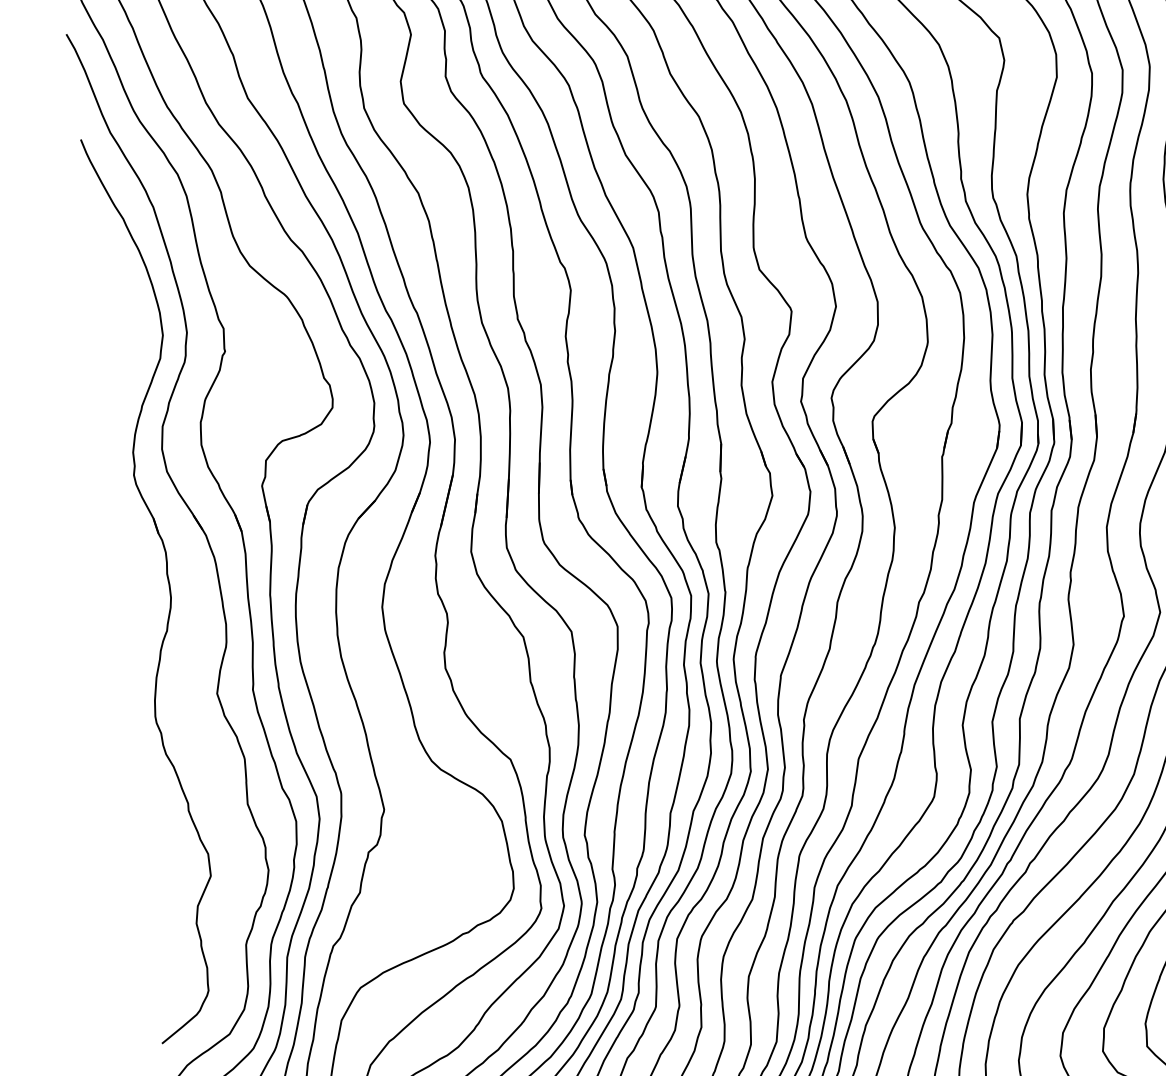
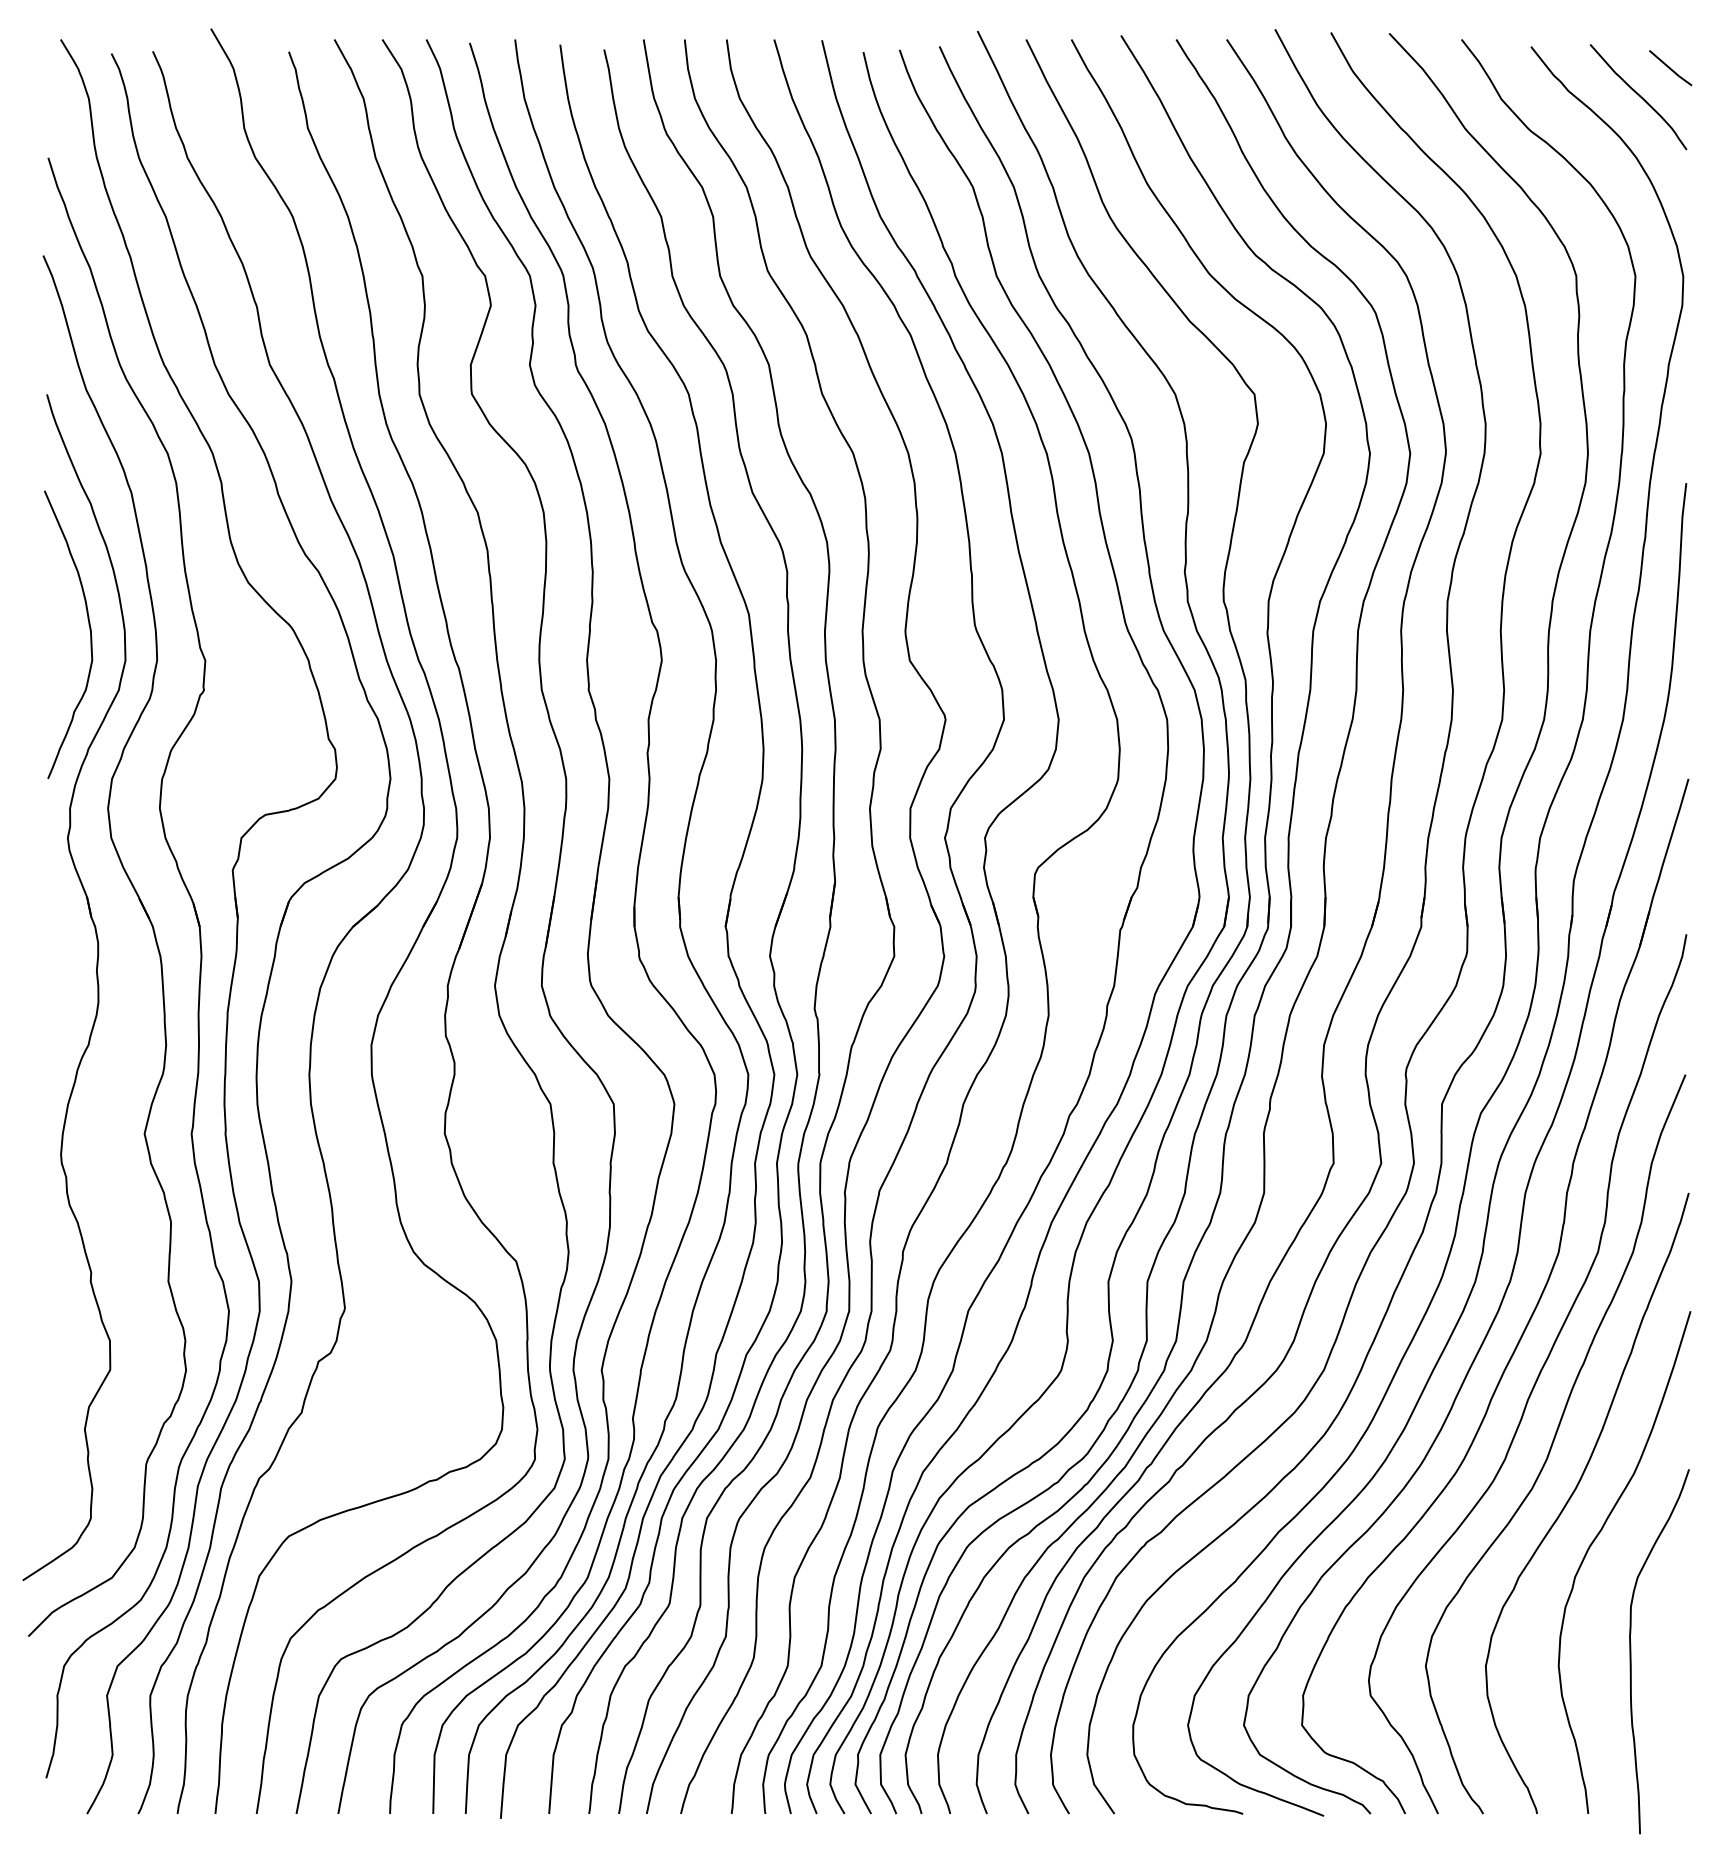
curve: (132, 315) -> (89, 630), added

